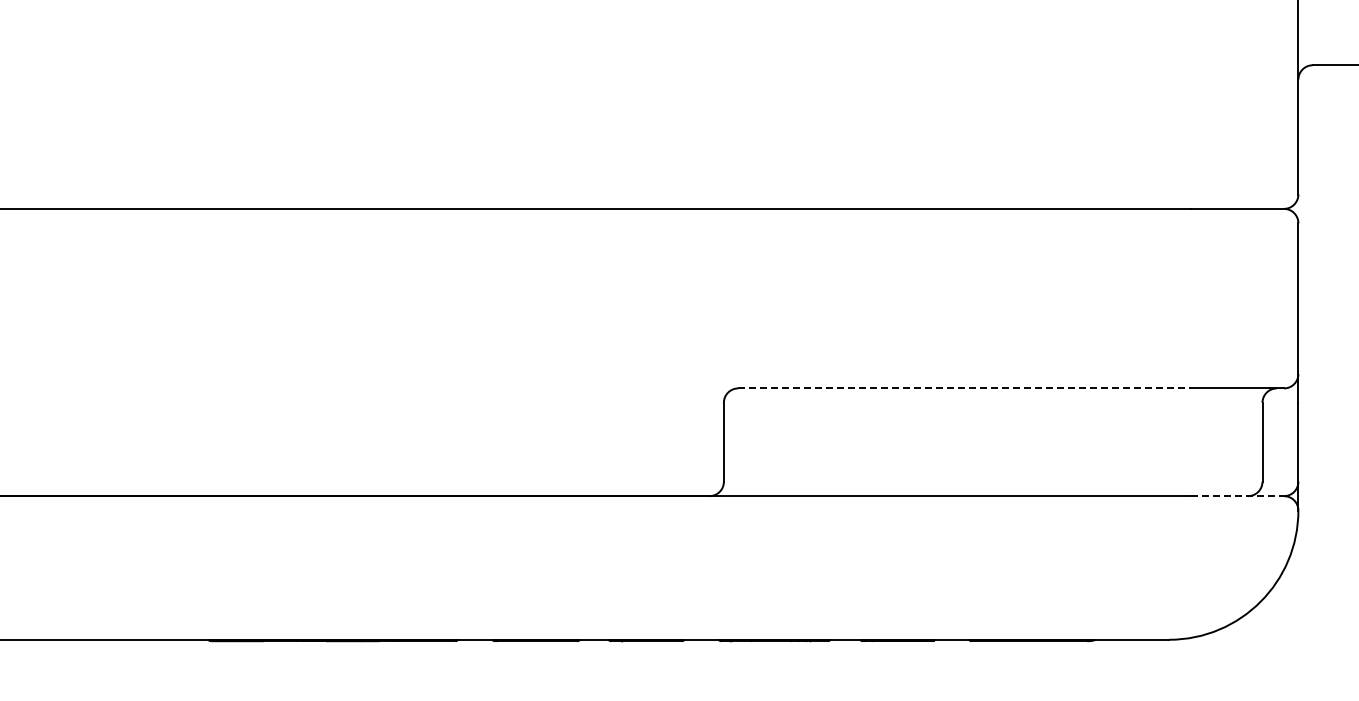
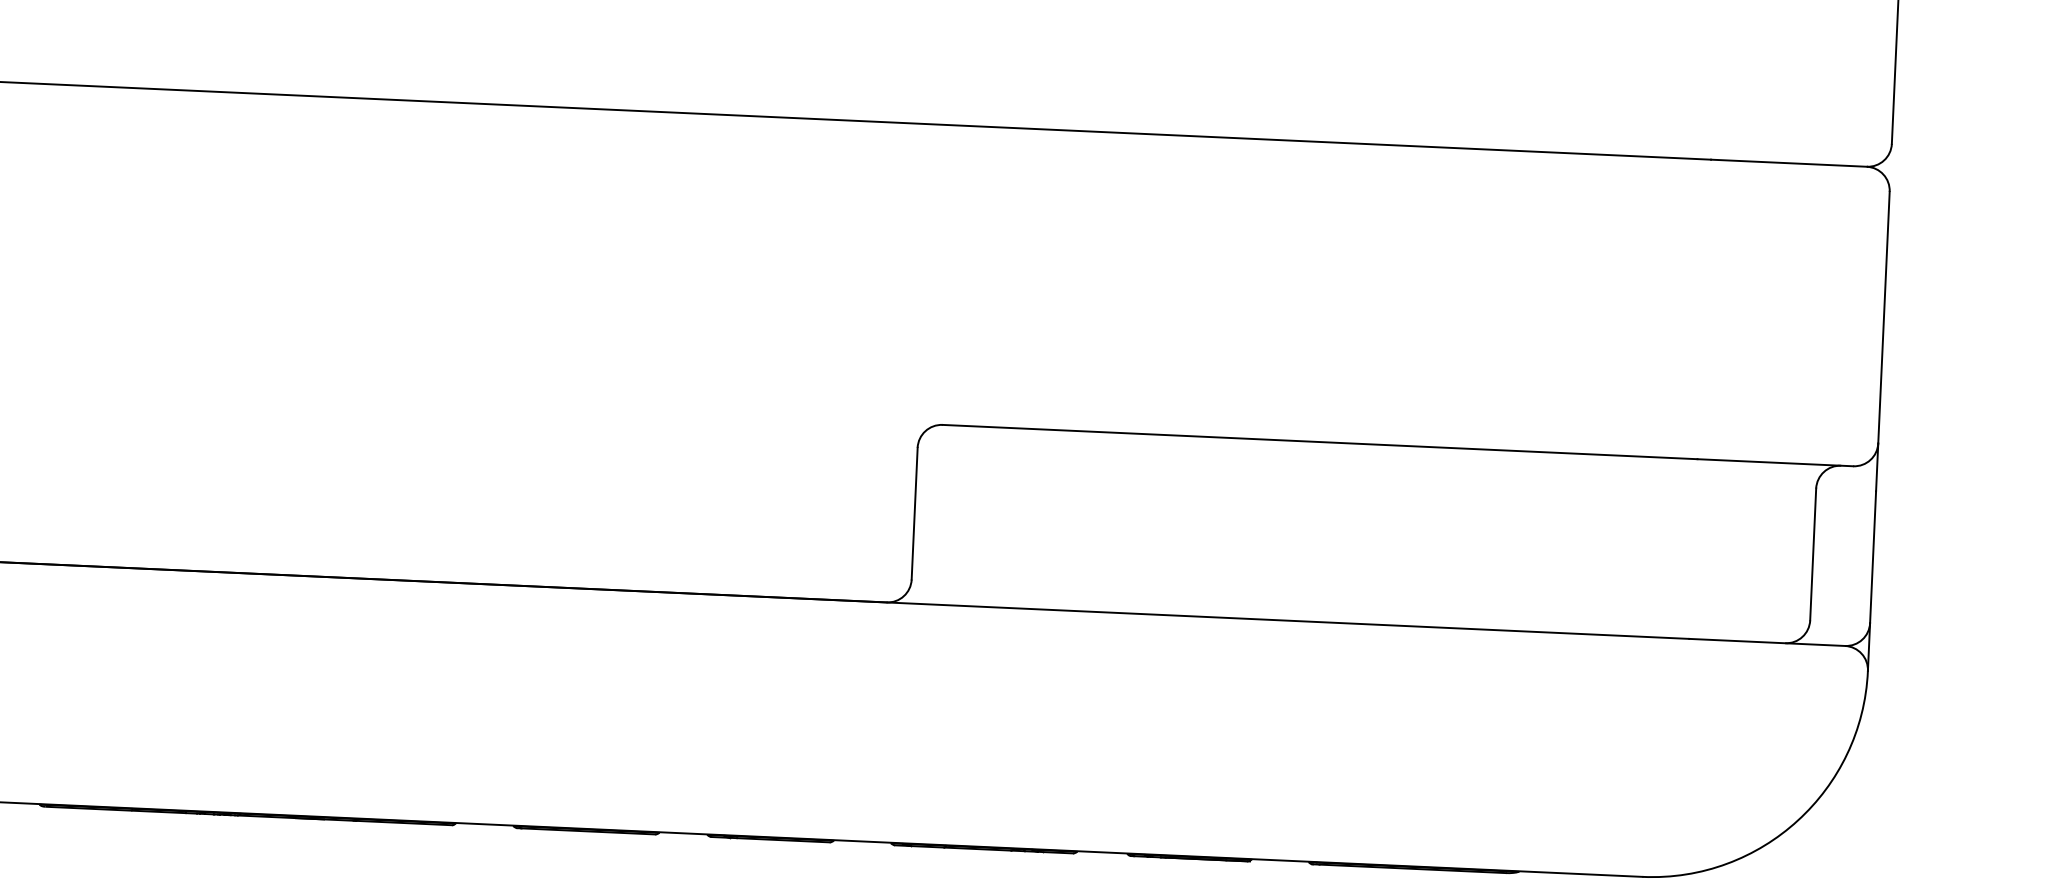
line: (964, 388) -> (1320, 442), dashed -> solid
line: (1237, 496) -> (1767, 643), dashed -> solid

